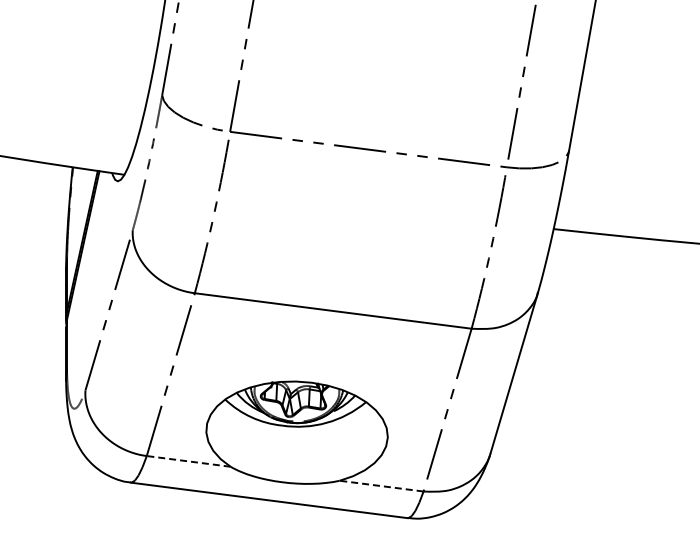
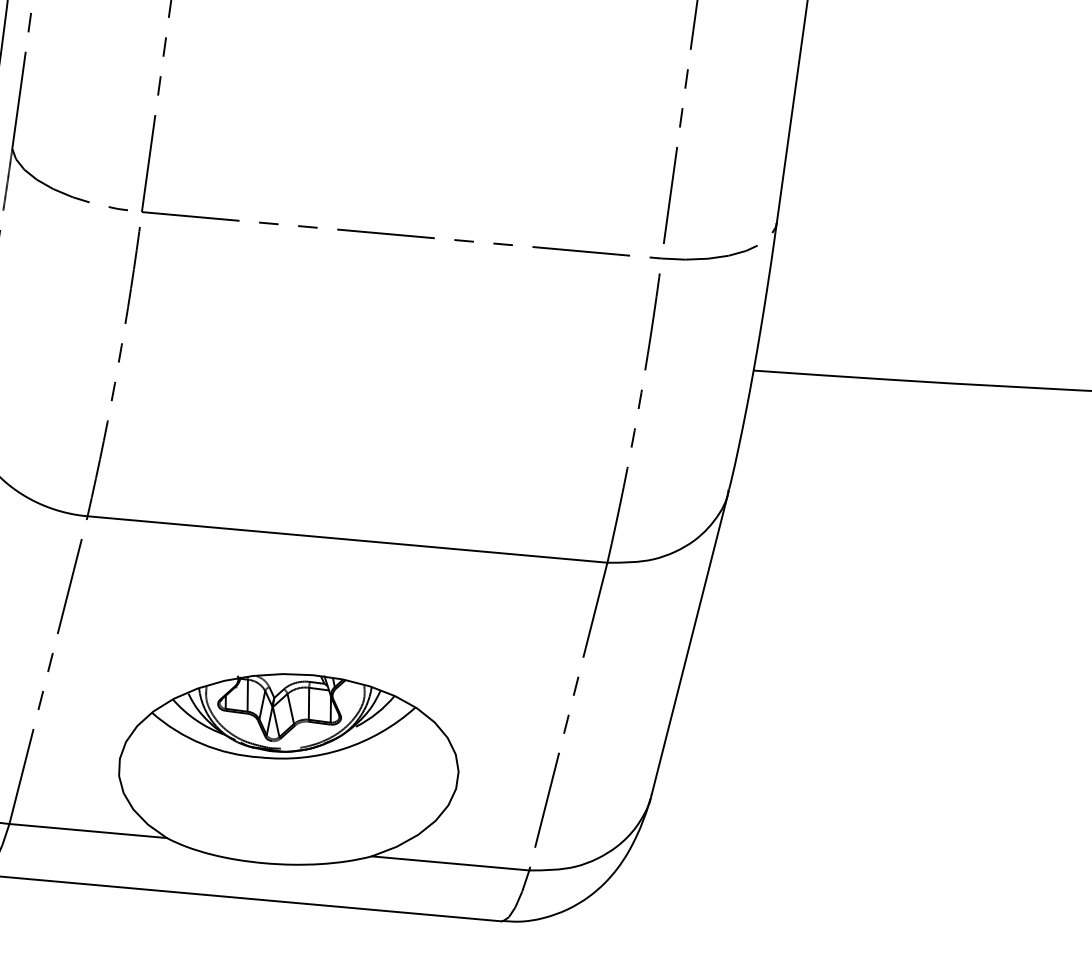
line: (188, 461) -> (87, 831), dashed -> solid
line: (381, 486) -> (450, 864), dashed -> solid

